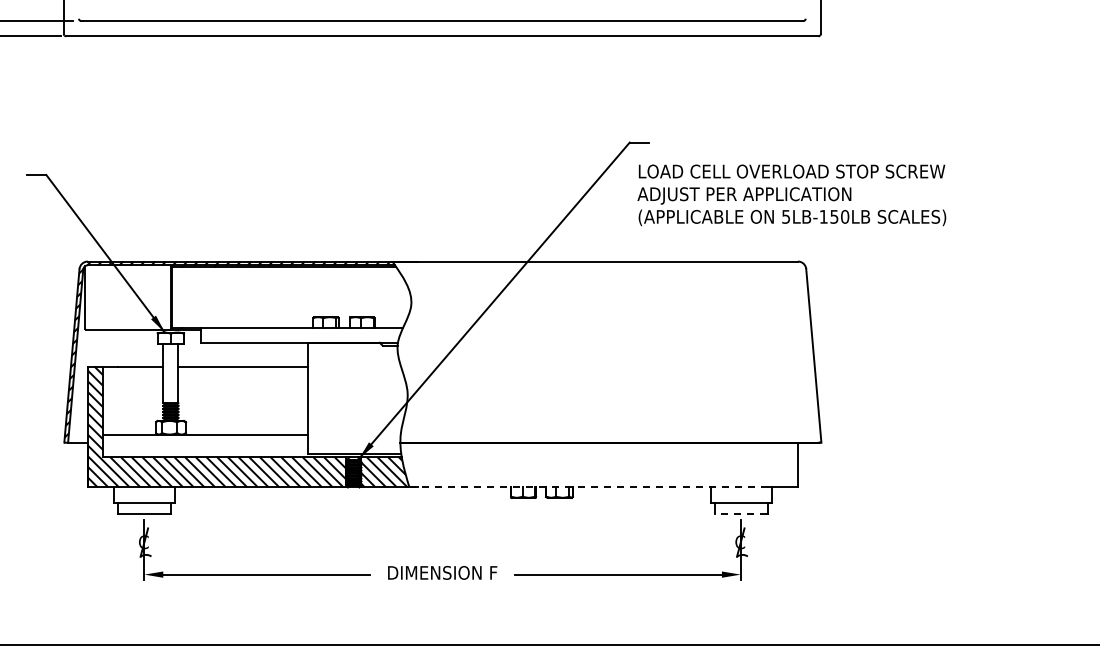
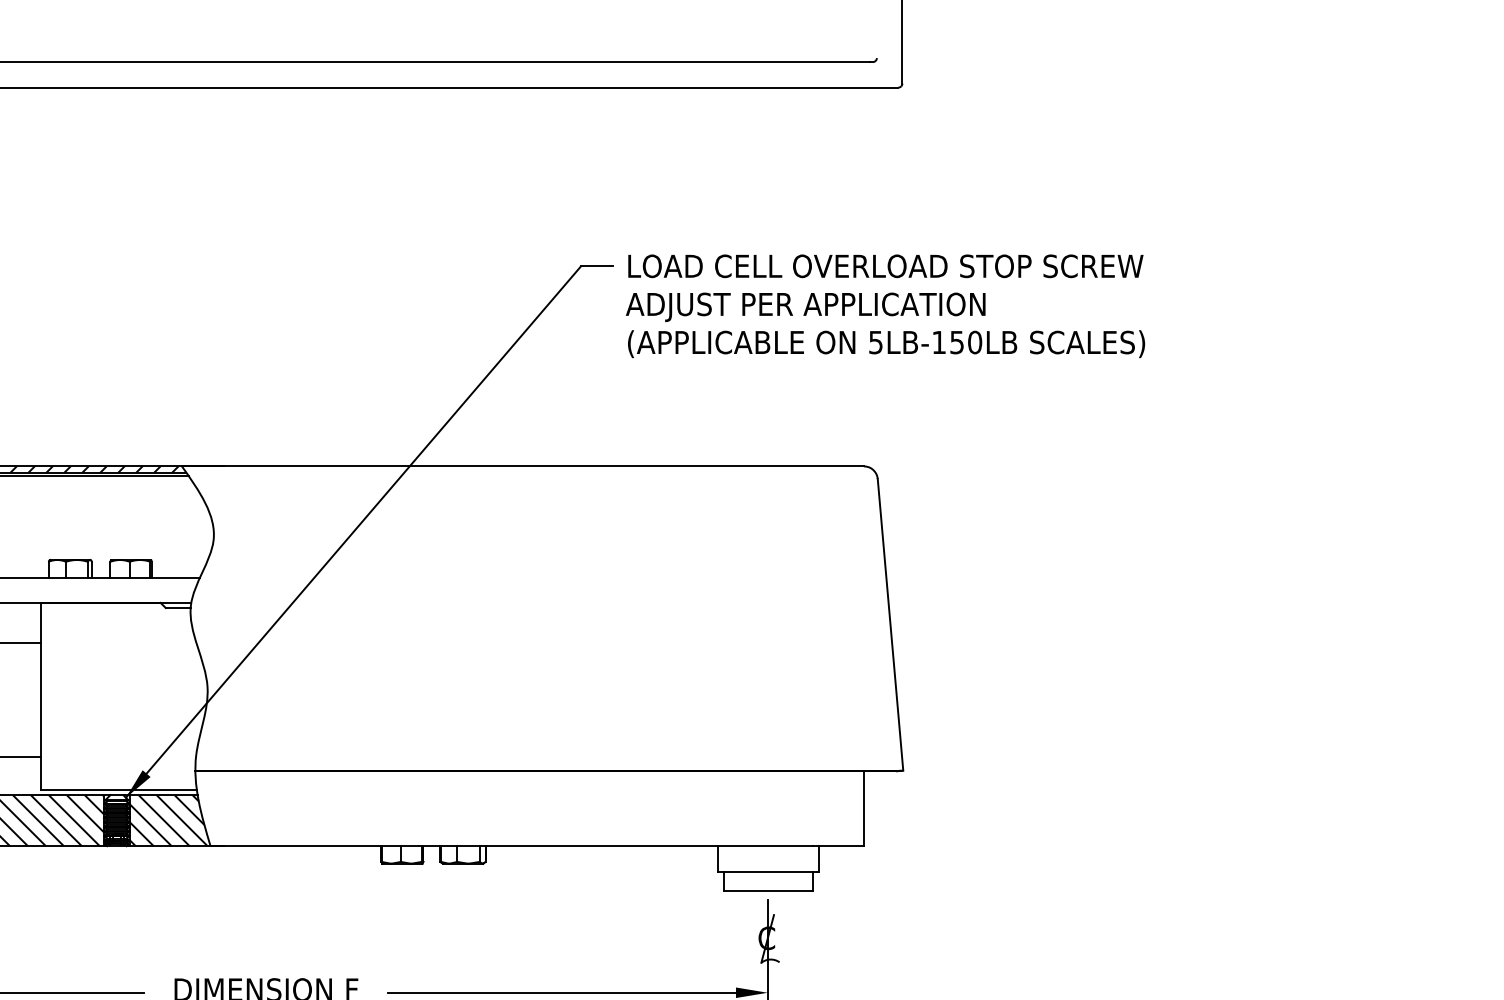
text: (791, 195) -> (884, 306), moved
line: (588, 487) -> (511, 846), dashed -> solid
line: (740, 513) -> (767, 889), dashed -> solid

